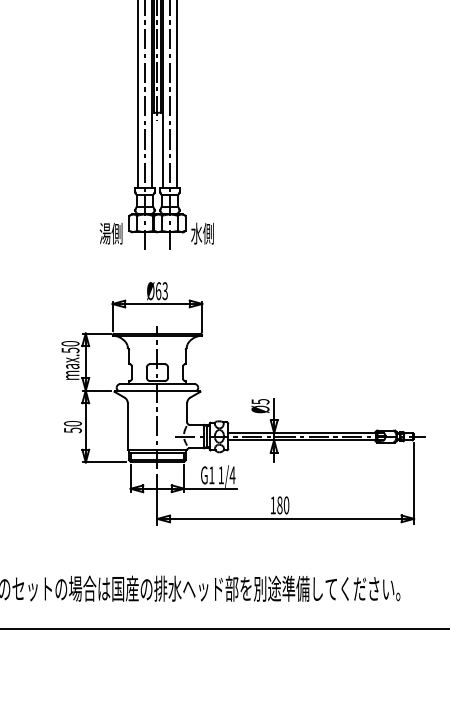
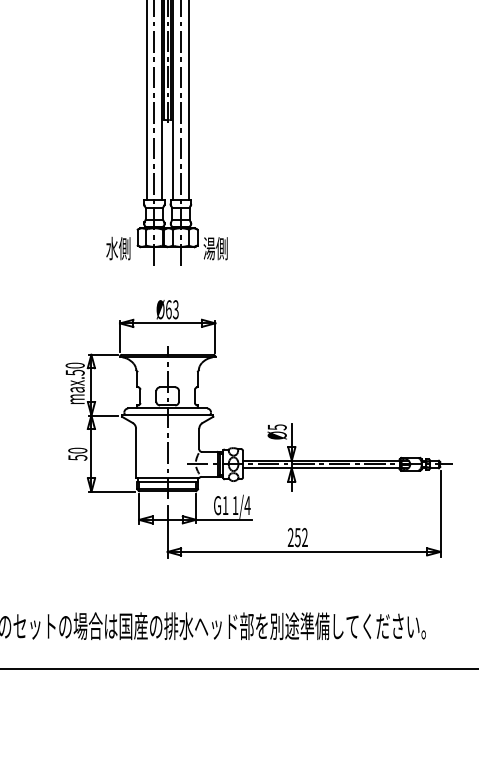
text: (104, 233) -> (111, 248), 湯側 -> 水側
text: (196, 233) -> (209, 248), 水側 -> 湯側
text: (279, 505) -> (297, 537), 180 -> 252

